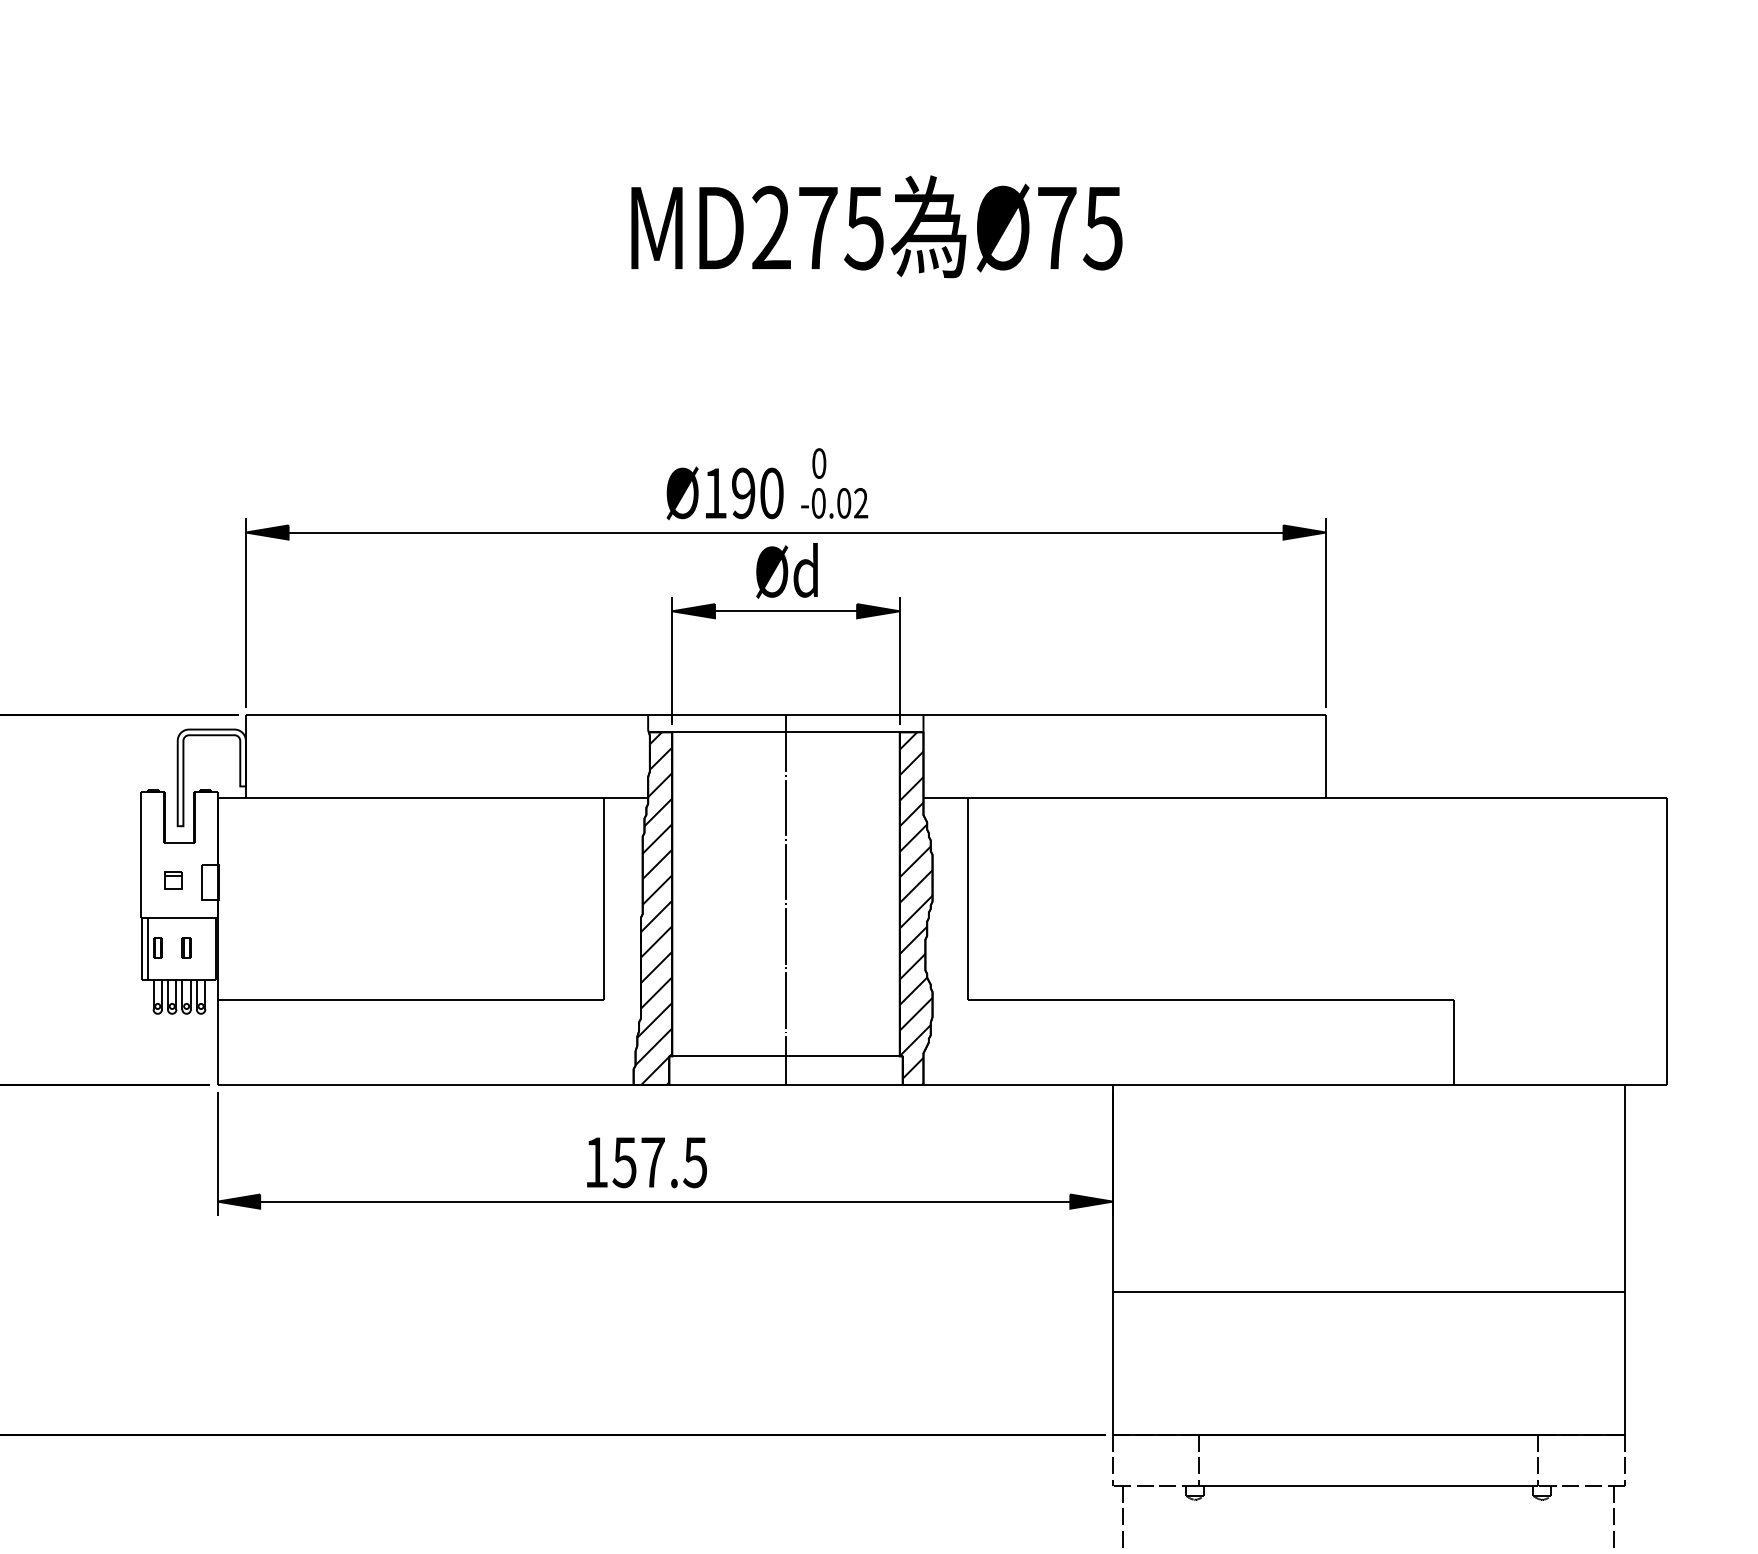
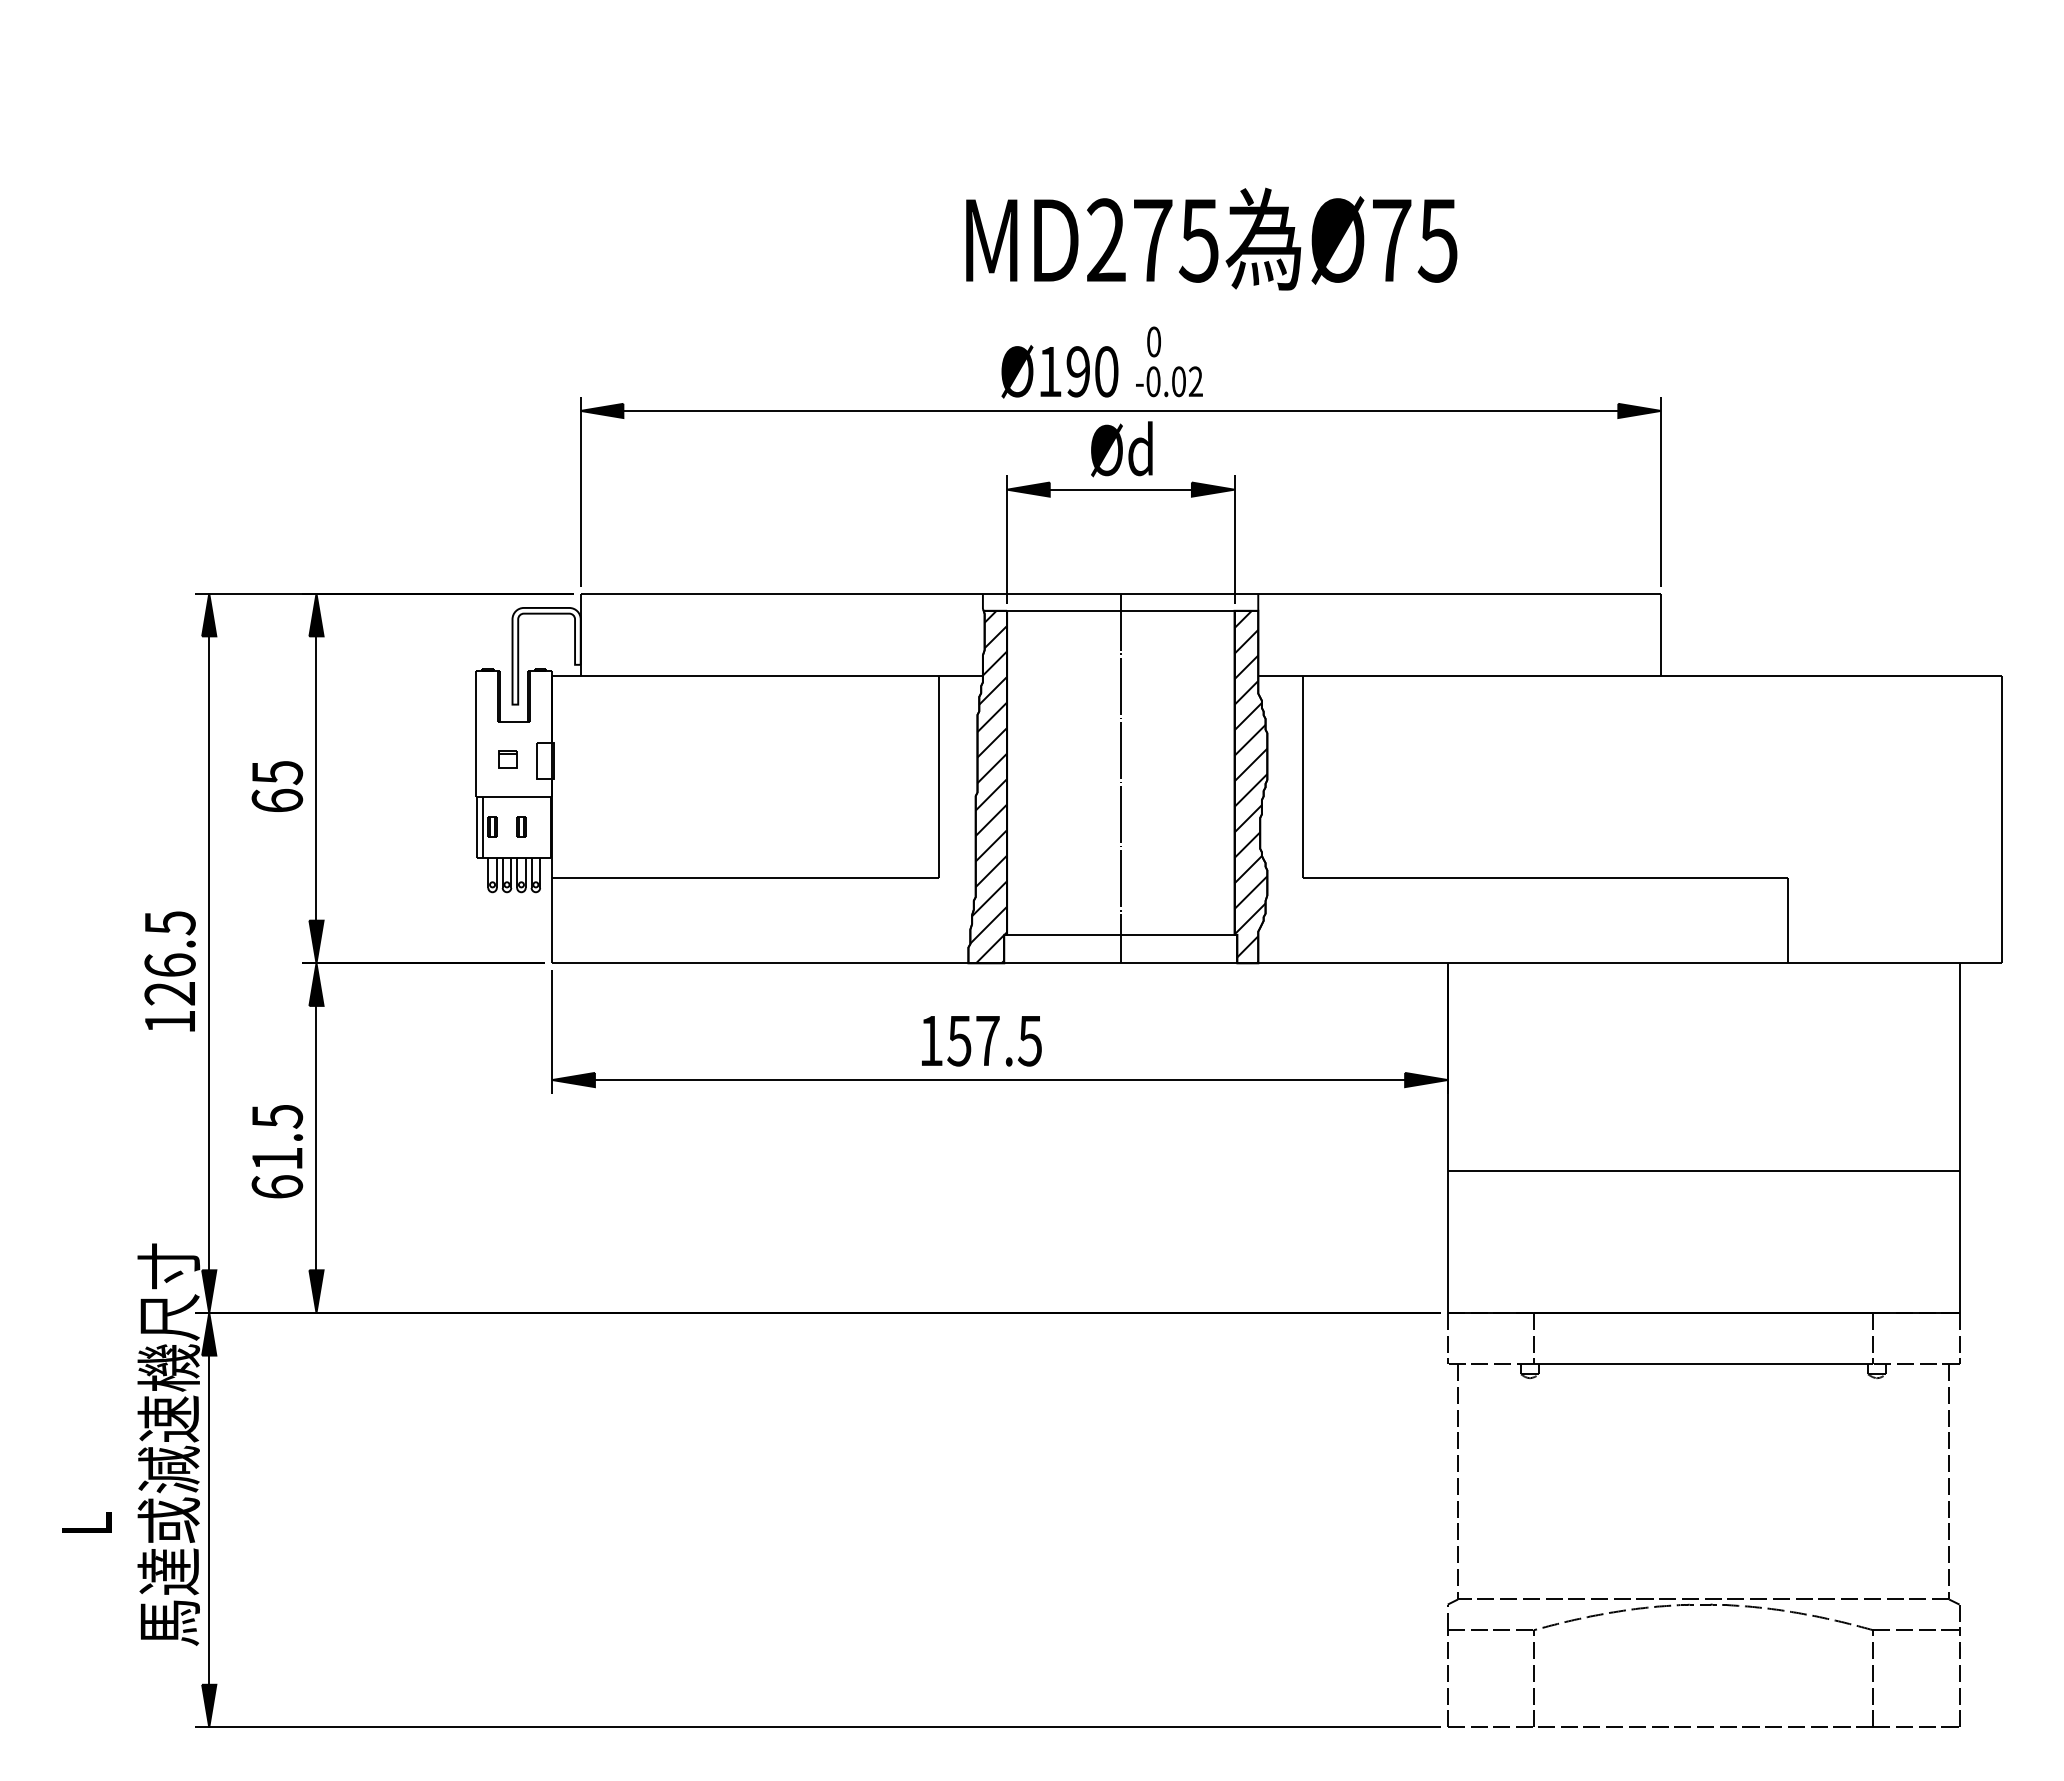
text: (876, 226) -> (1211, 238), moved

